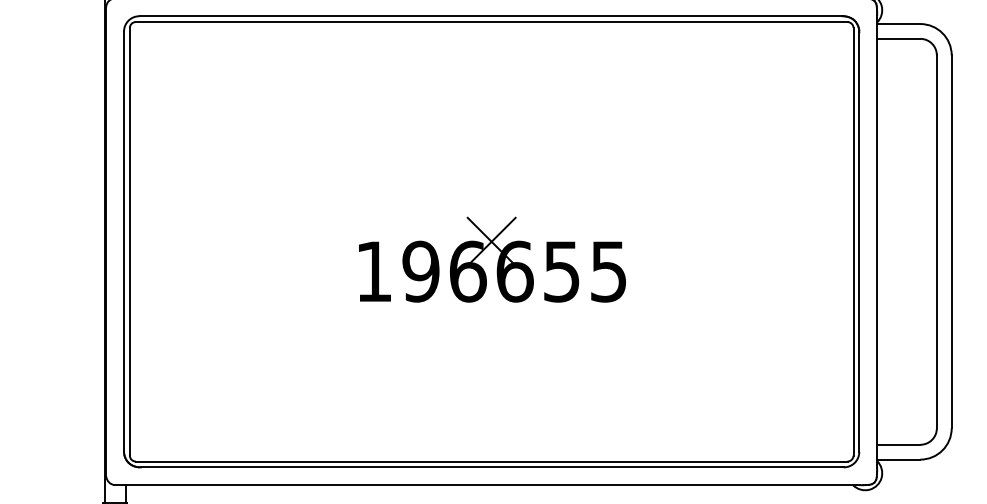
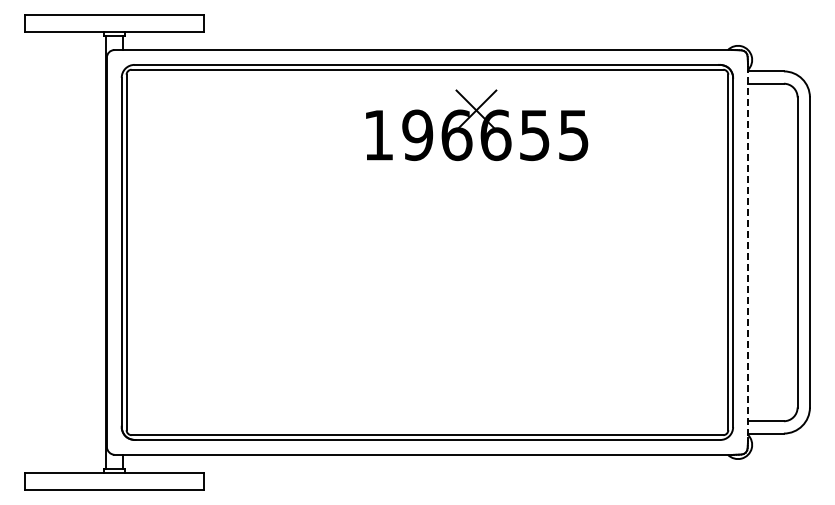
line: (876, 241) -> (747, 252), solid -> dashed
part: (492, 258) -> (477, 124), moved

